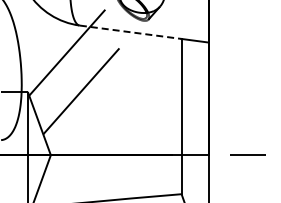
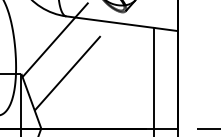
line: (131, 32) -> (111, 22), dashed -> solid

